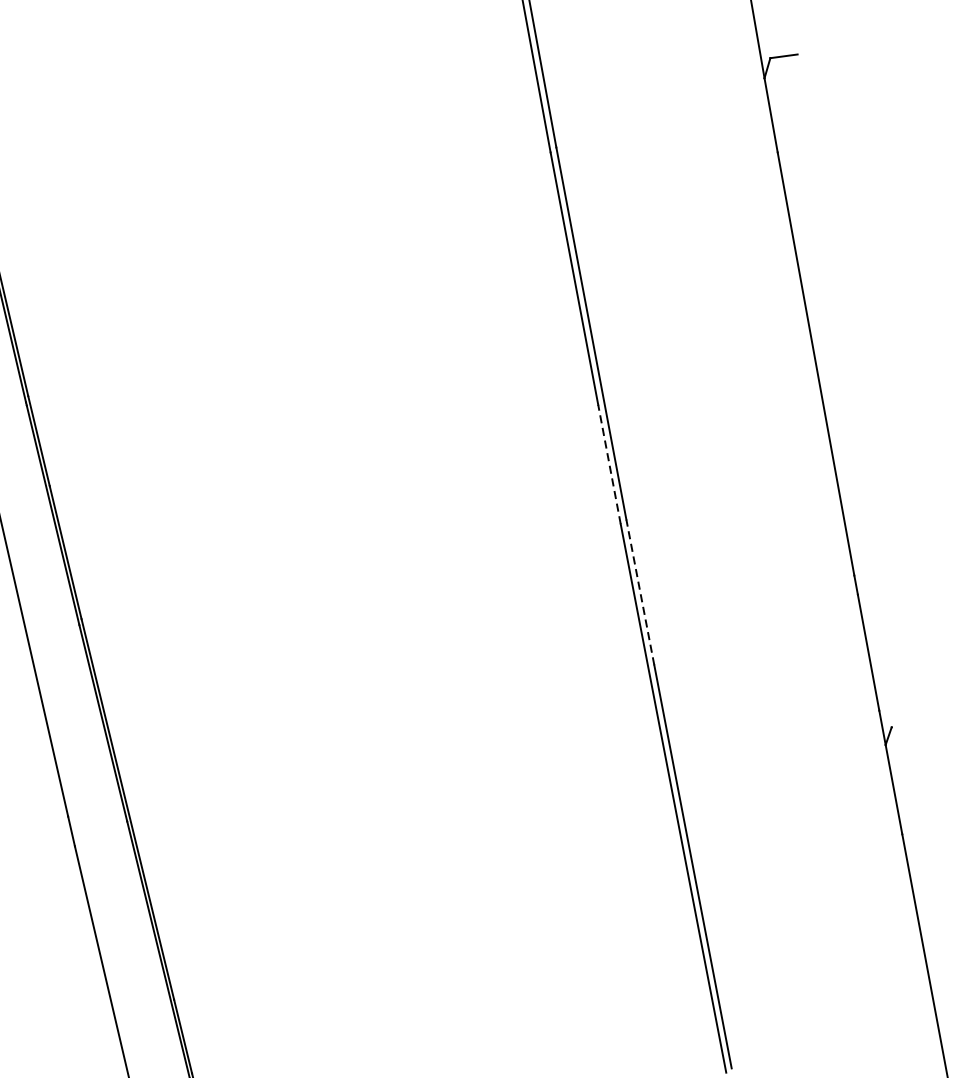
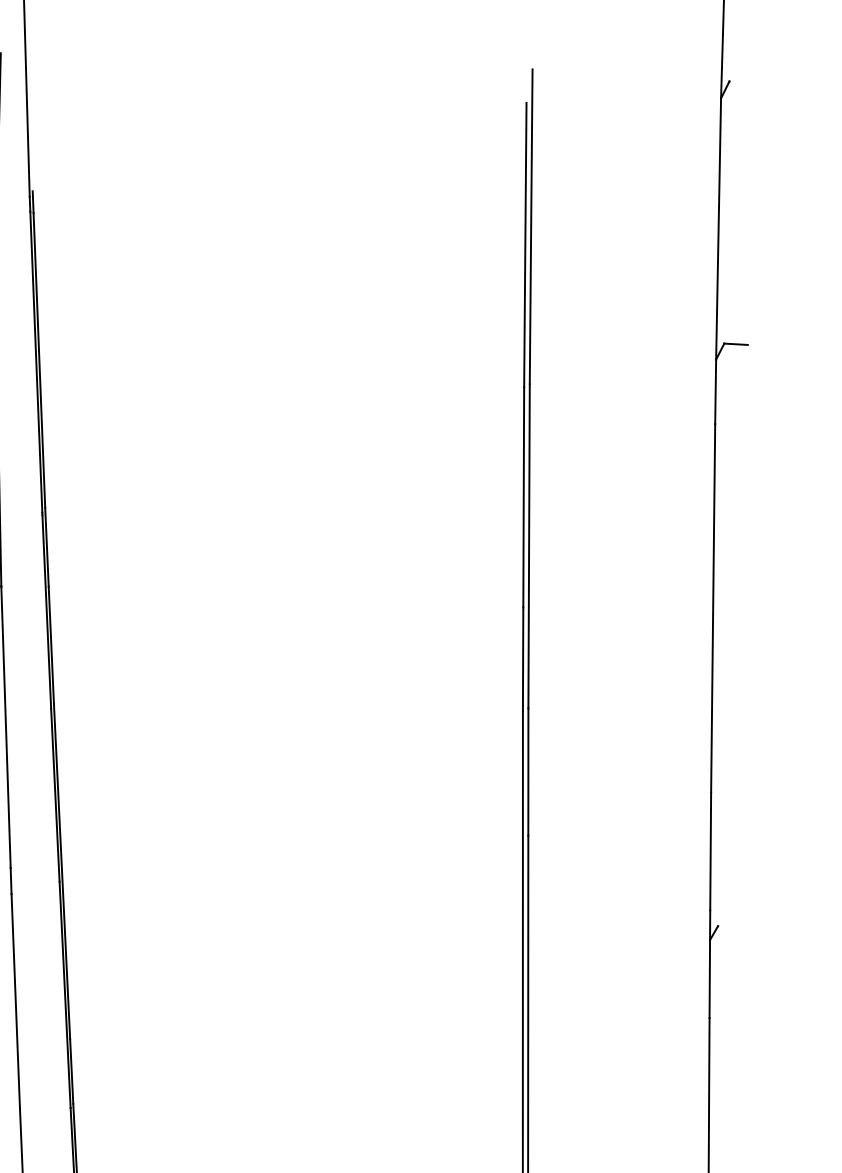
line: (609, 463) -> (523, 658), dashed -> solid
line: (640, 592) -> (528, 772), dashed -> solid

